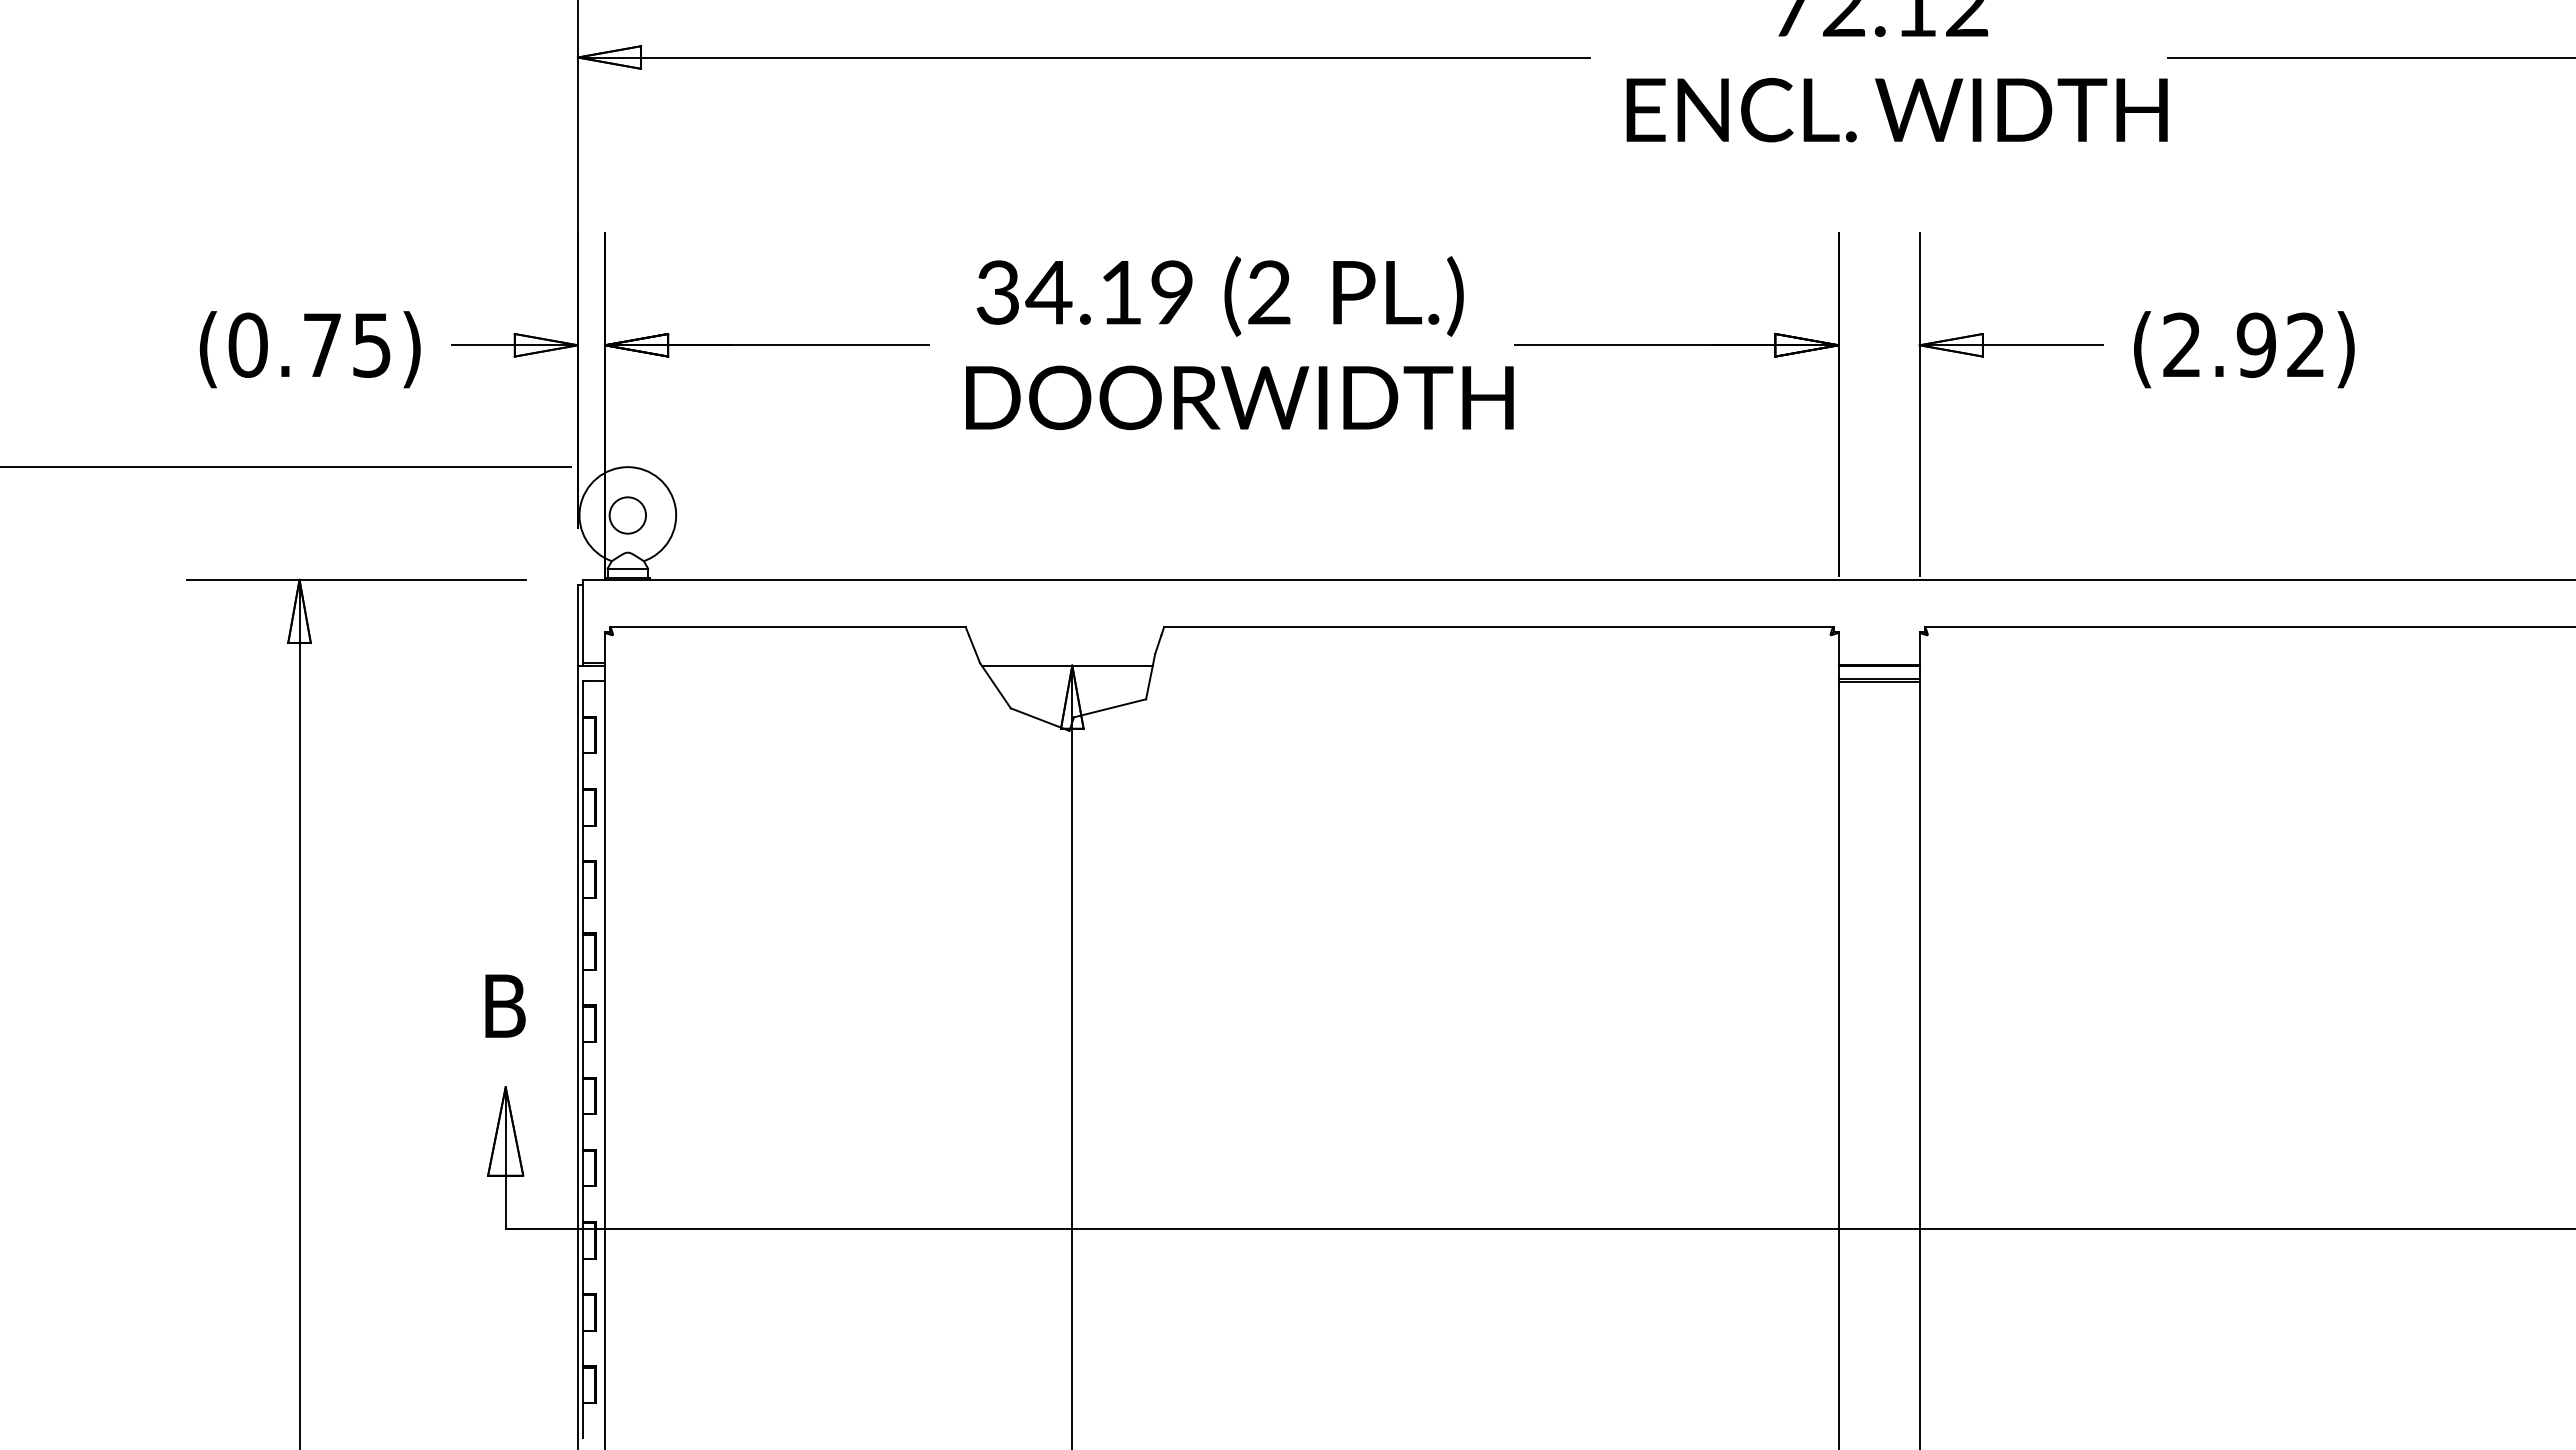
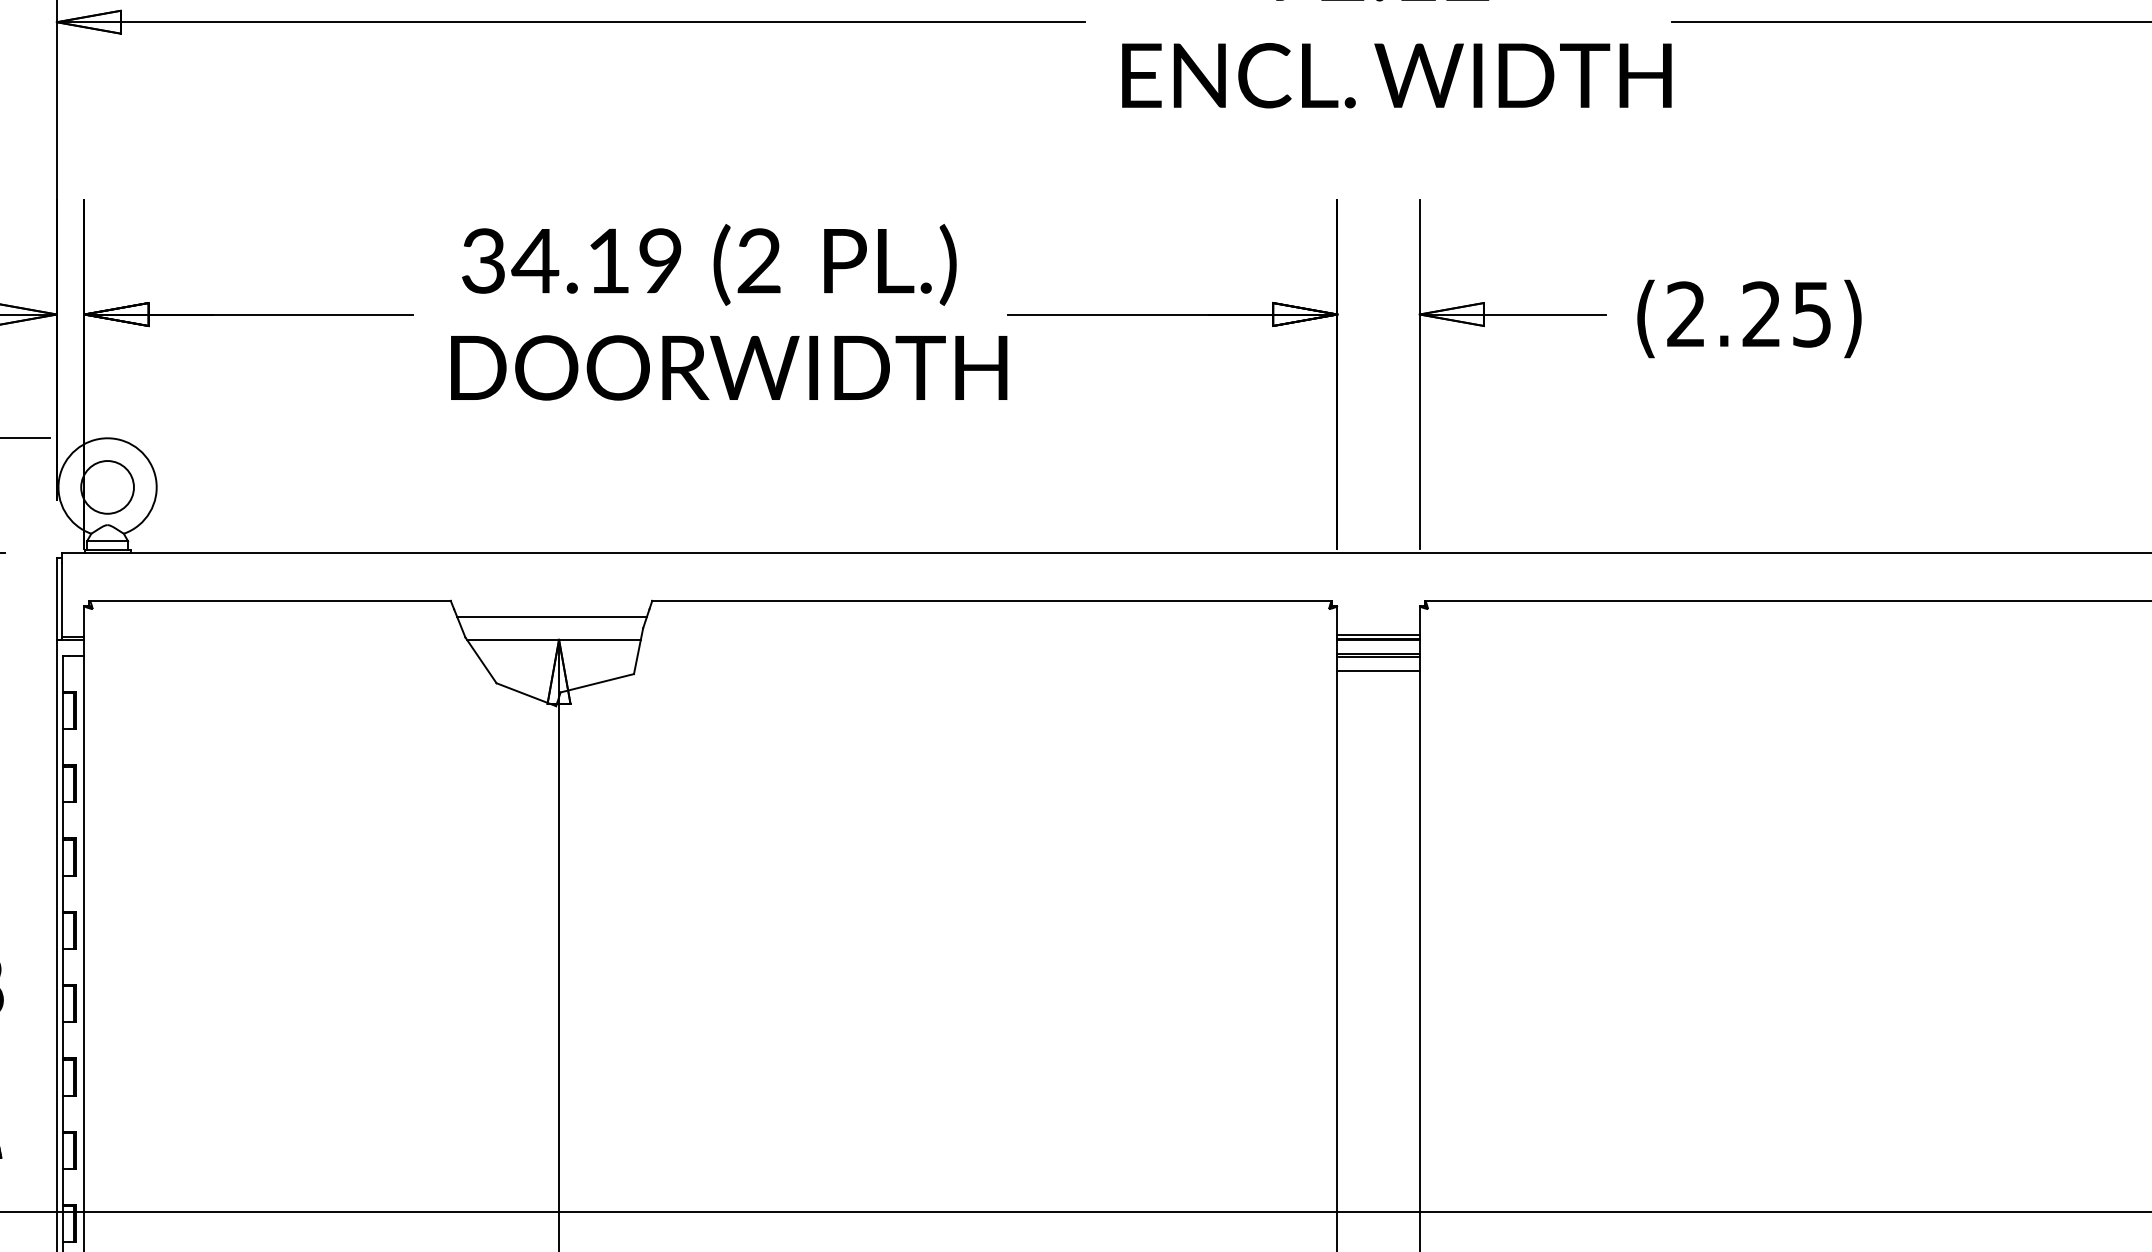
text: (2280, 344) -> (1786, 313), (2.92) -> (2.25)
circle: (627, 515) -> (107, 487), size x1.43
line: (1065, 642) -> (552, 616), added
line: (1878, 660) -> (1377, 634), added
line: (1878, 695) -> (1377, 670), added

